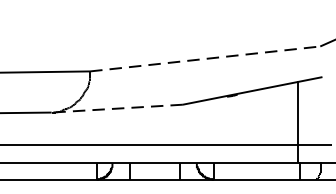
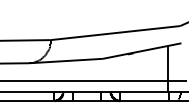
line: (205, 59) -> (115, 33), dashed -> solid
line: (116, 109) -> (65, 61), dashed -> solid

